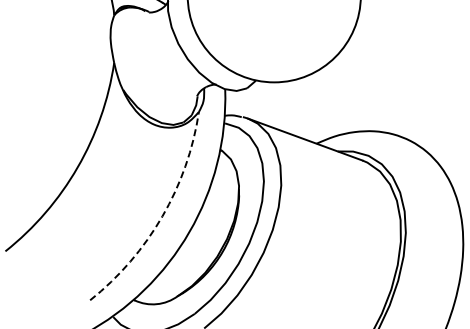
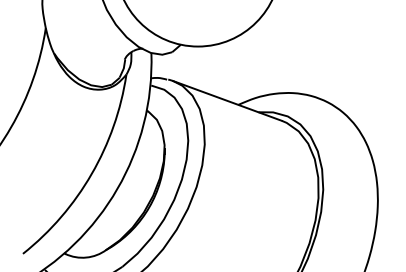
arc: (162, 216) -> (91, 174), dashed -> solid

